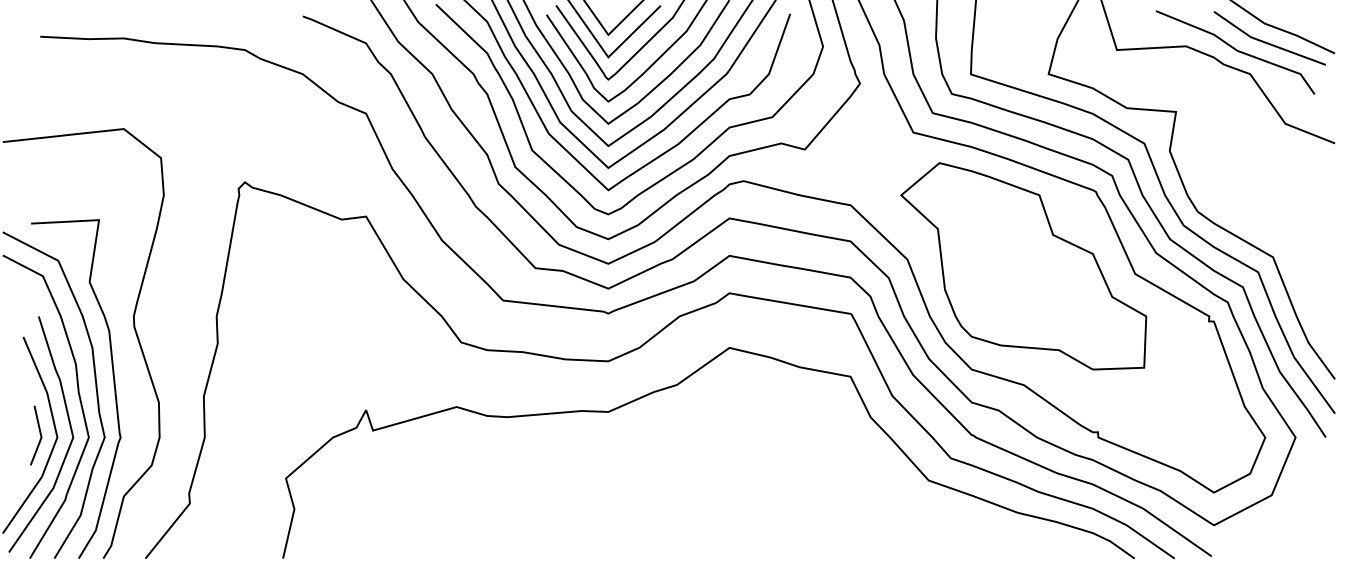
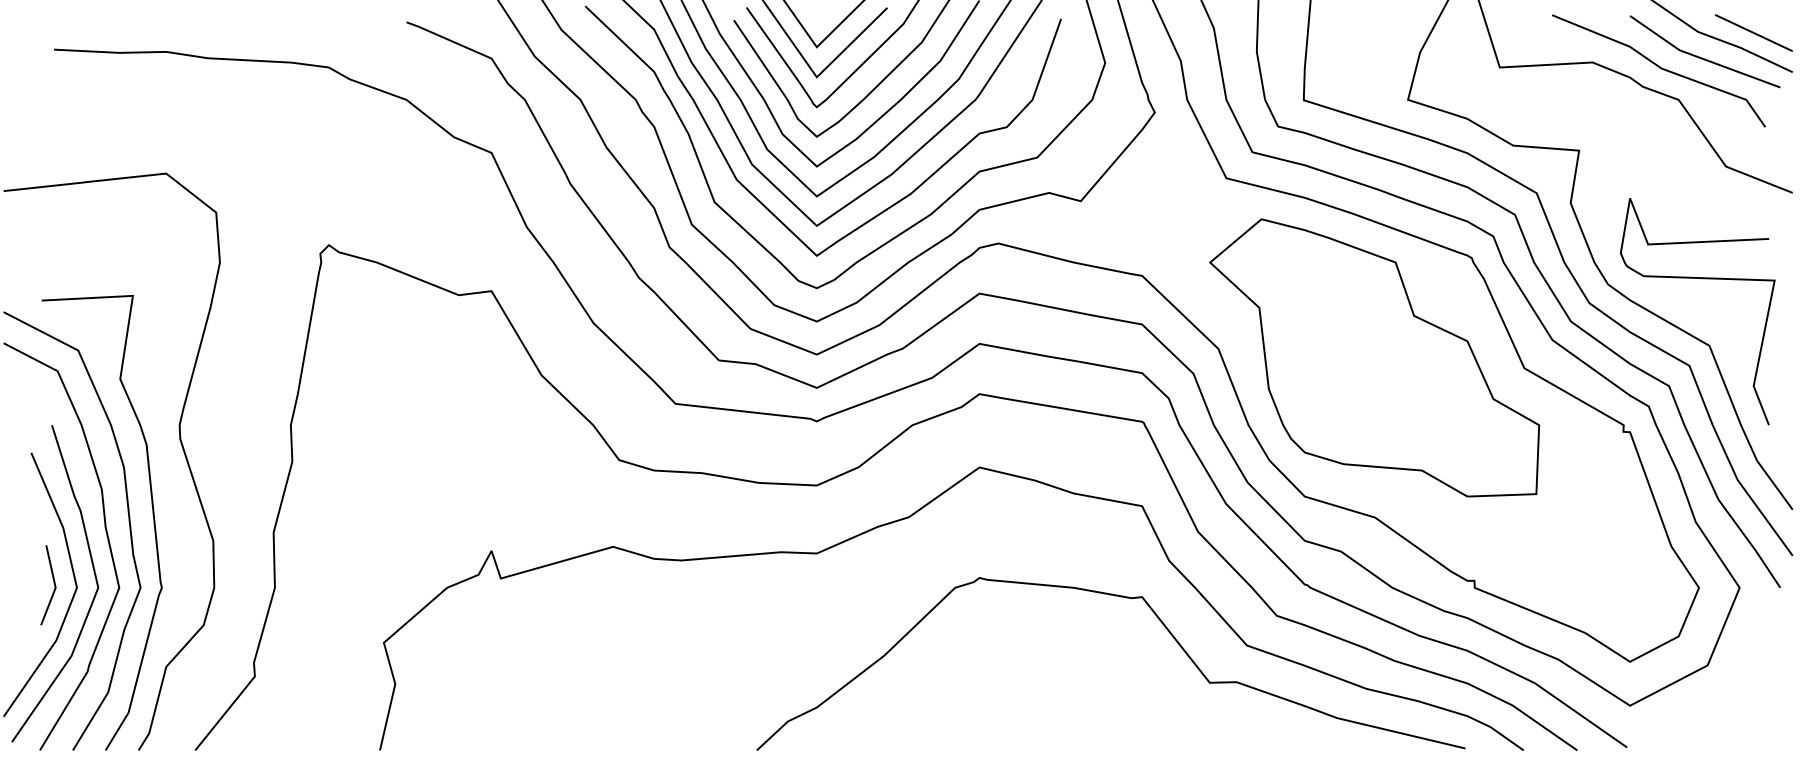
line: (1305, 23) -> (1753, 32), added
curve: (1267, 207) -> (1702, 279), added
curve: (865, 464) -> (1161, 623), added

